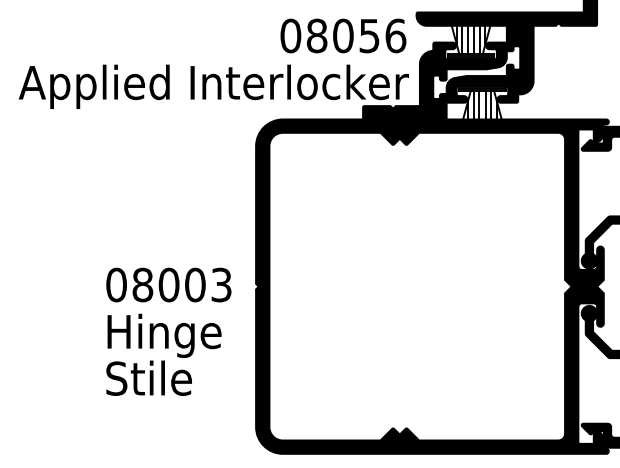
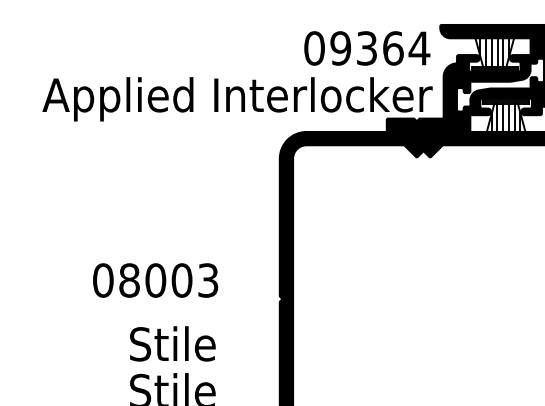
text: (356, 35) -> (380, 47), 08056 -> 09364
text: (168, 284) -> (155, 279), moved
text: (163, 335) -> (187, 347), Hinge -> Stile

